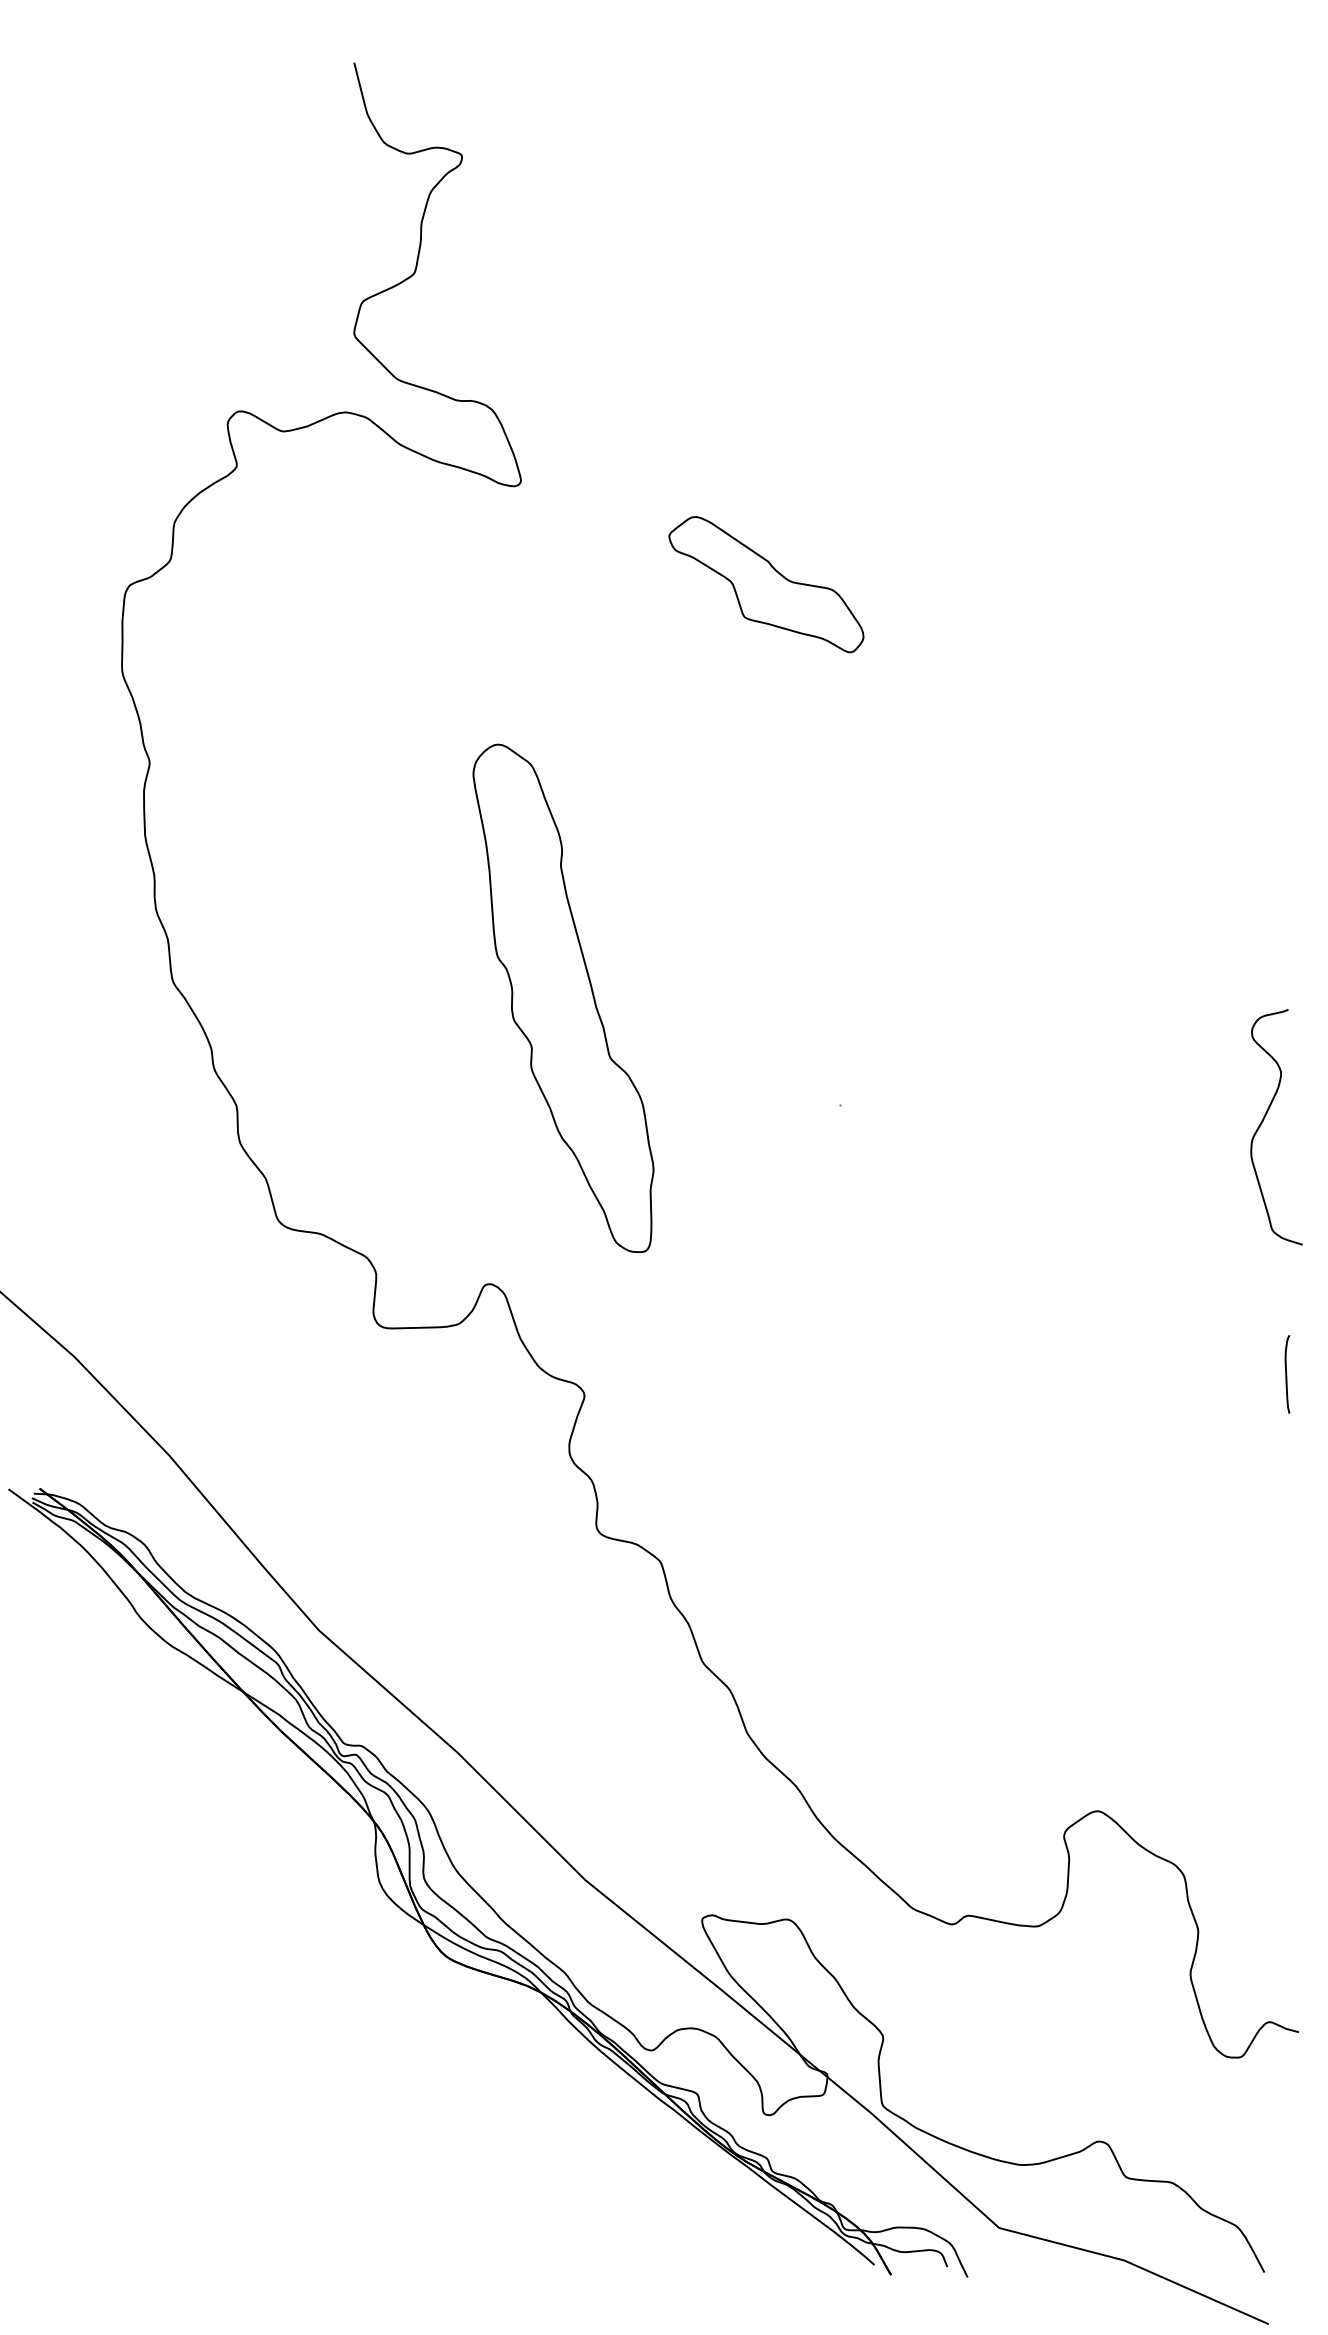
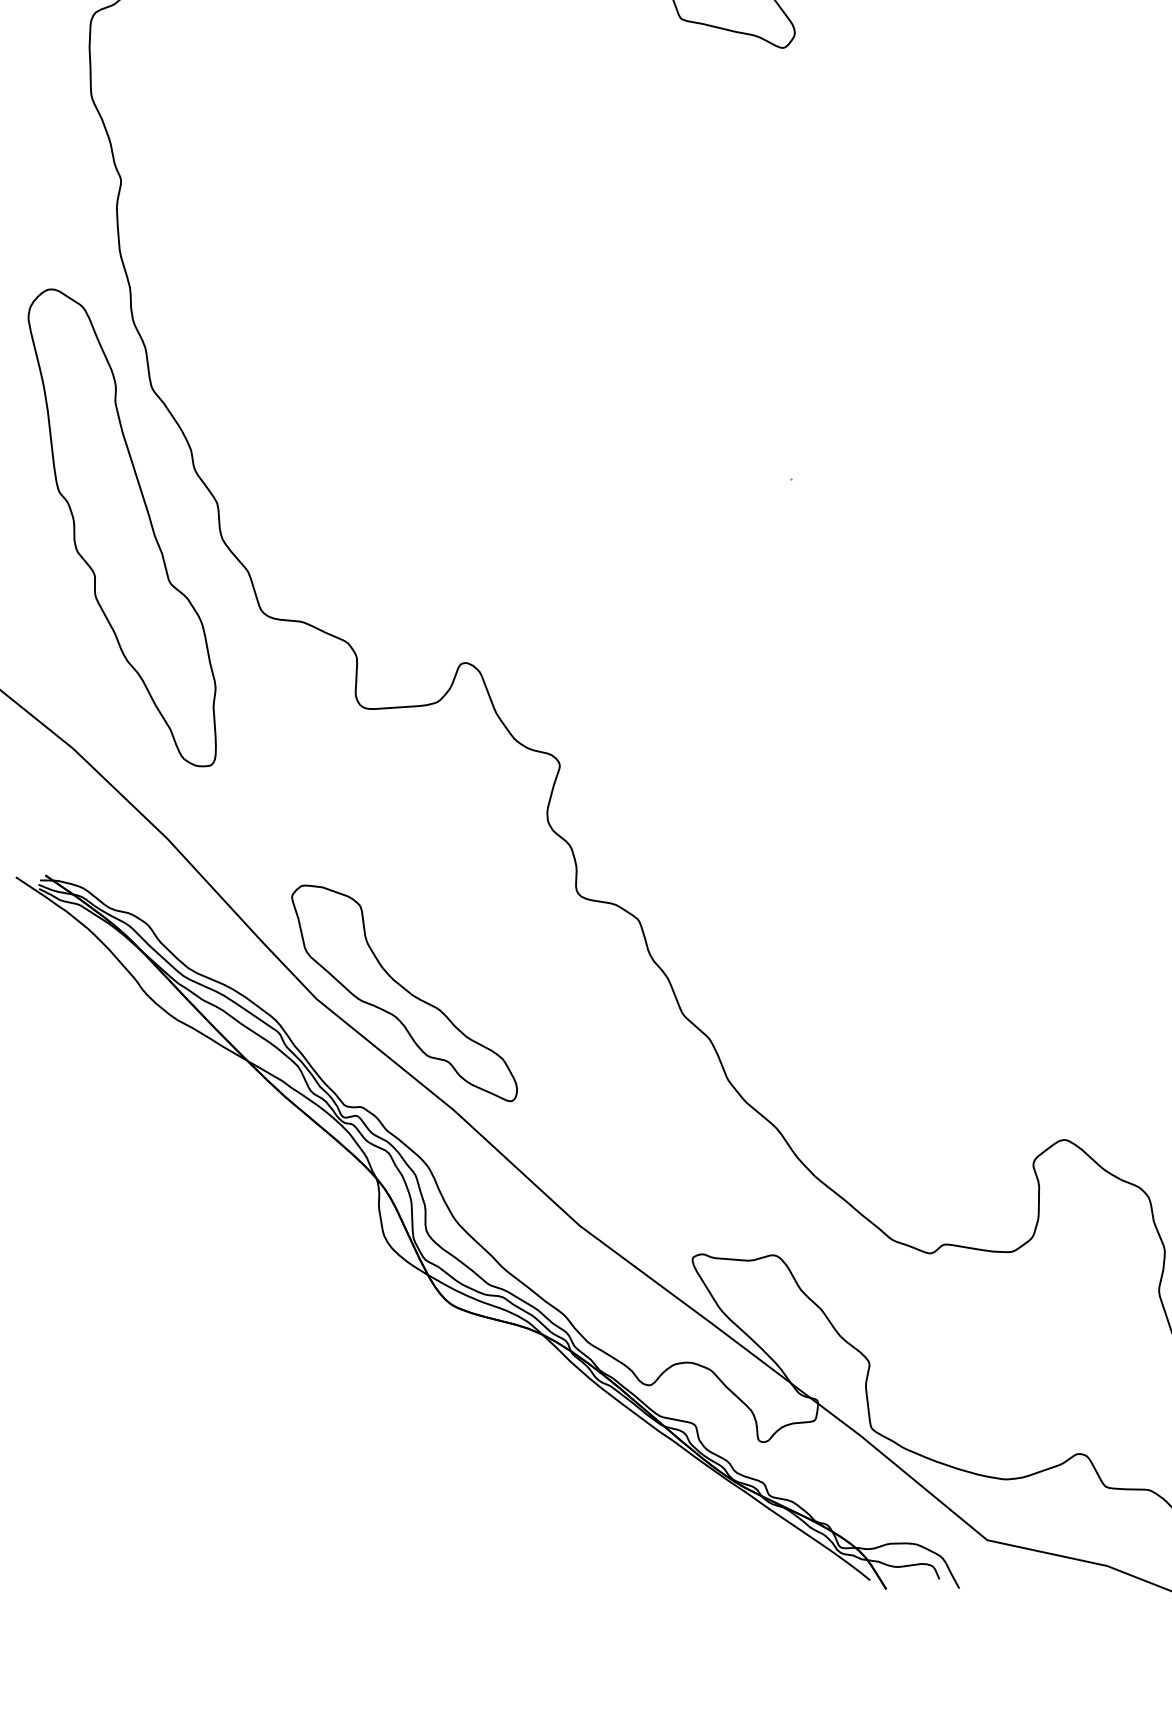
part: (563, 997) -> (123, 527), moved
part: (411, 1628) -> (404, 993), added

